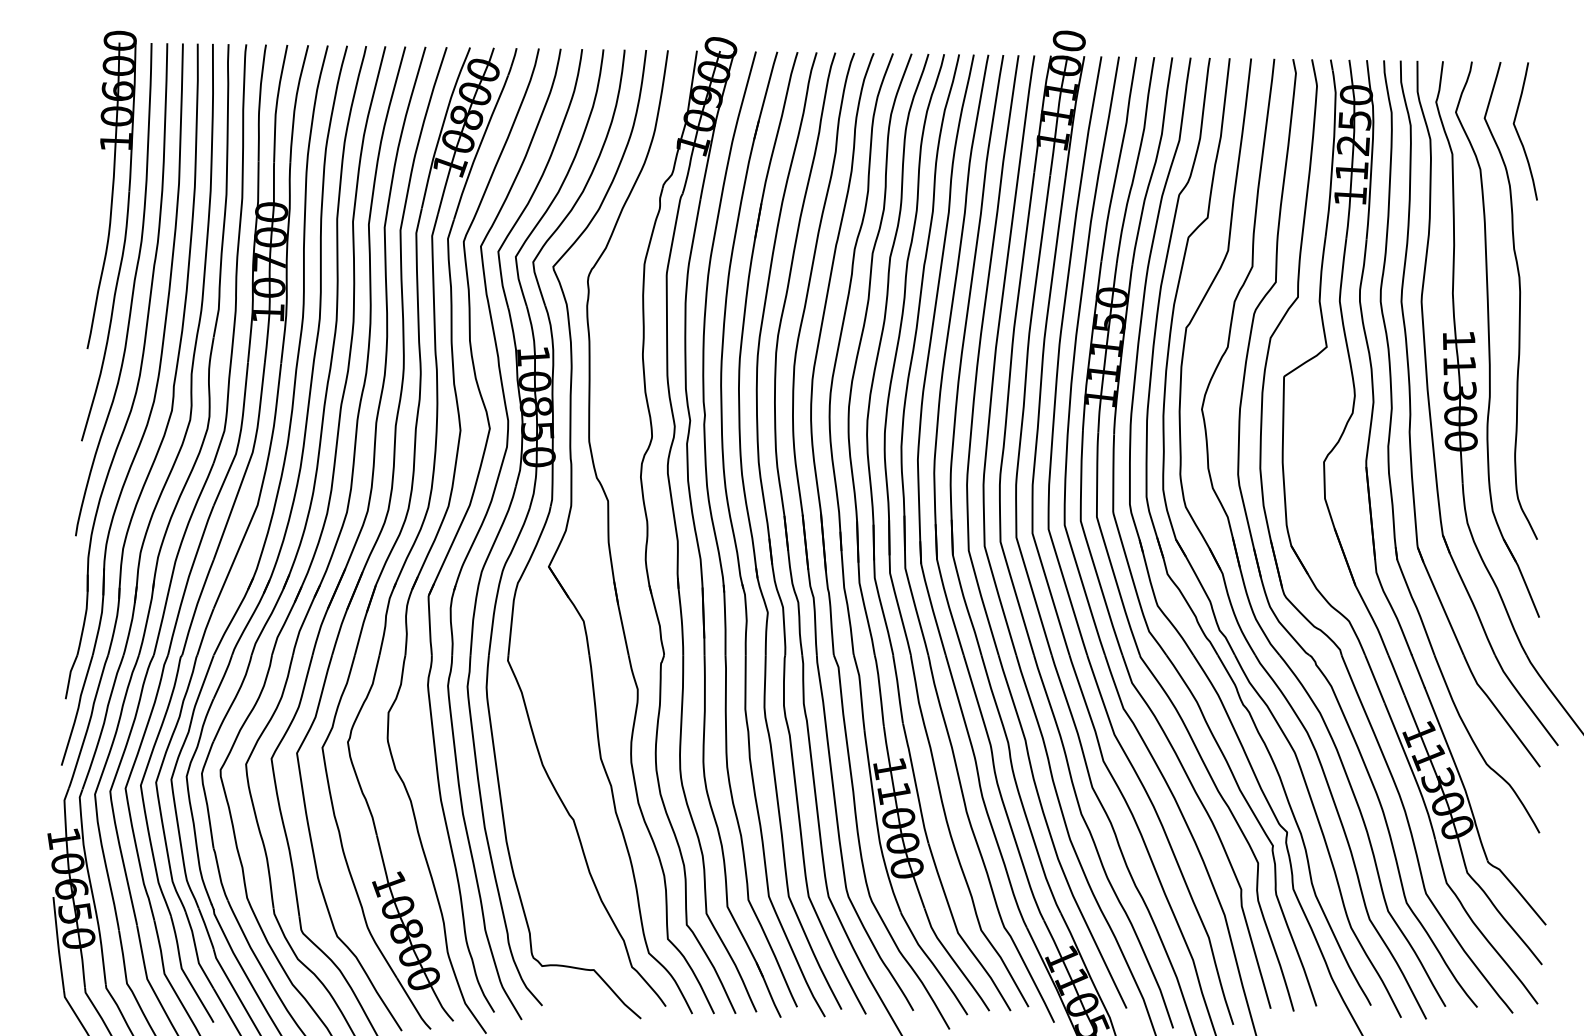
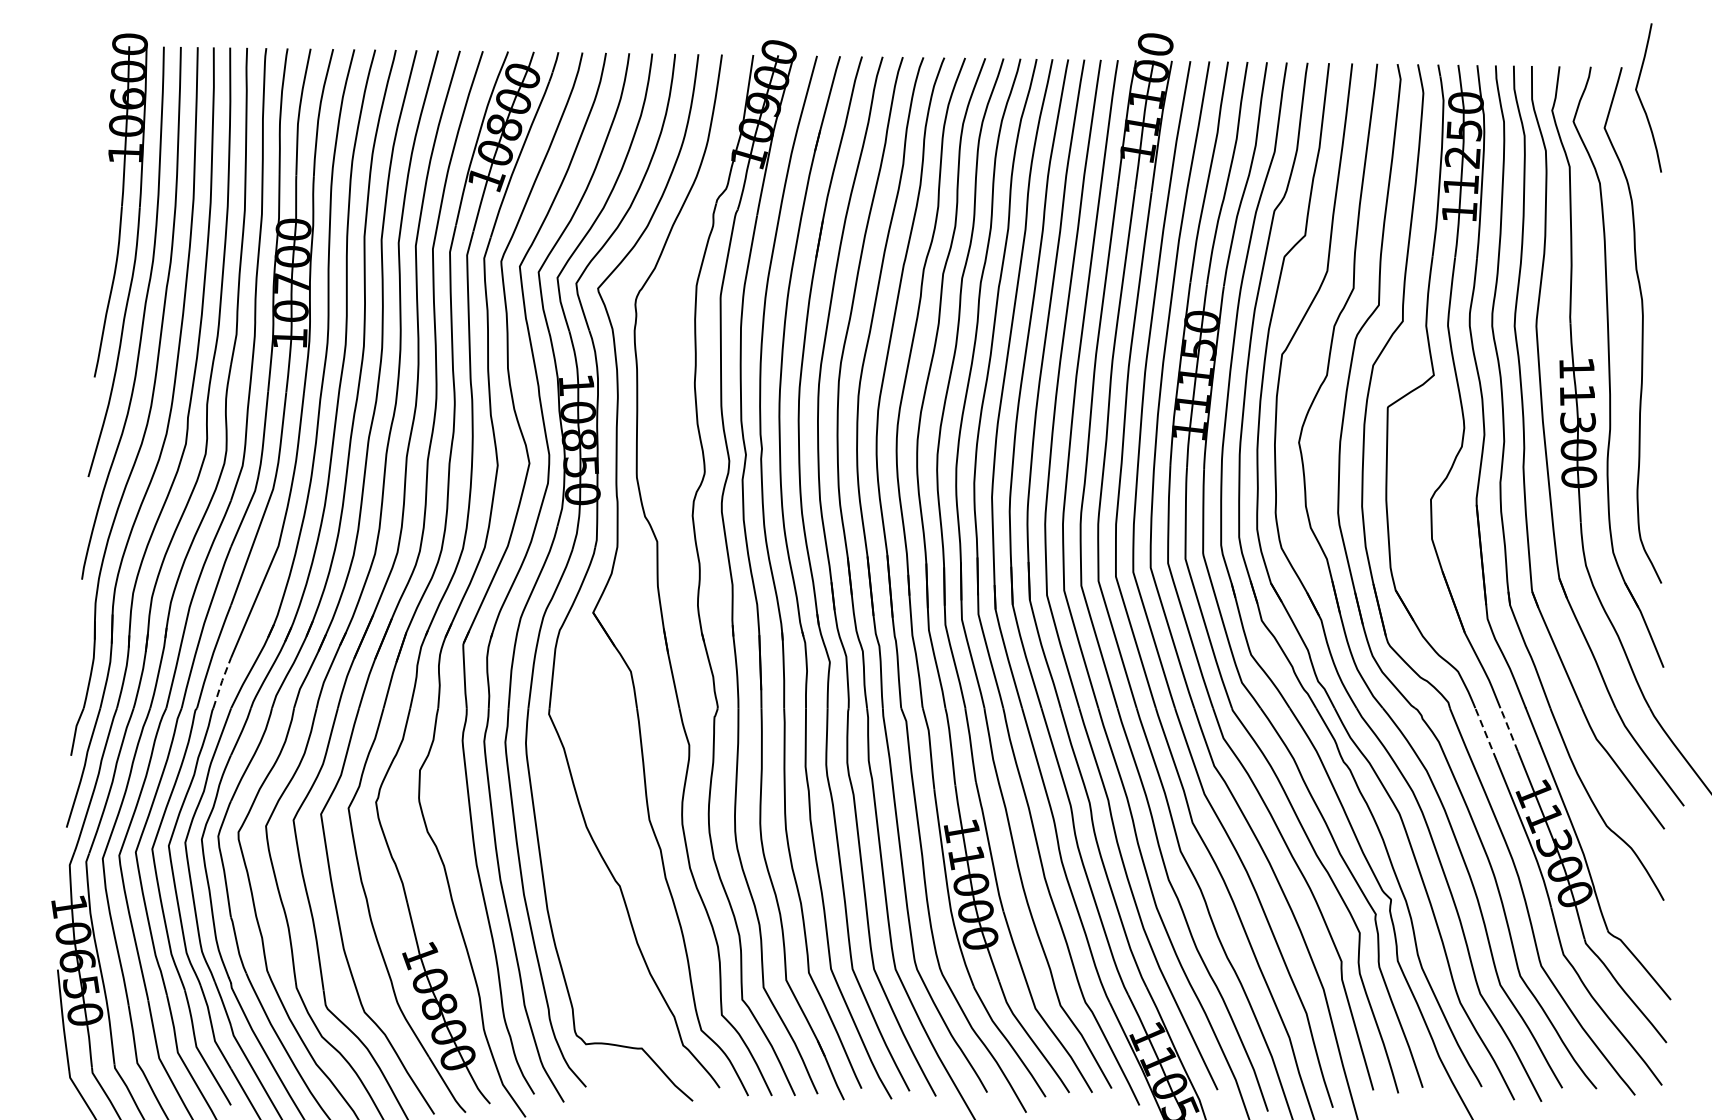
curve: (1519, 134) -> (1642, 101), moved
line: (205, 630) -> (222, 681), solid -> dashed
line: (1396, 673) -> (1509, 728), solid -> dashed
line: (1374, 678) -> (1485, 733), solid -> dashed

